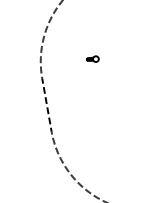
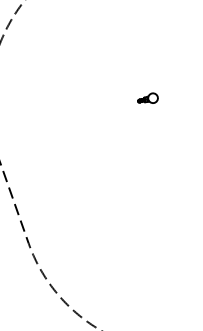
part: (92, 58) -> (147, 98), moved

